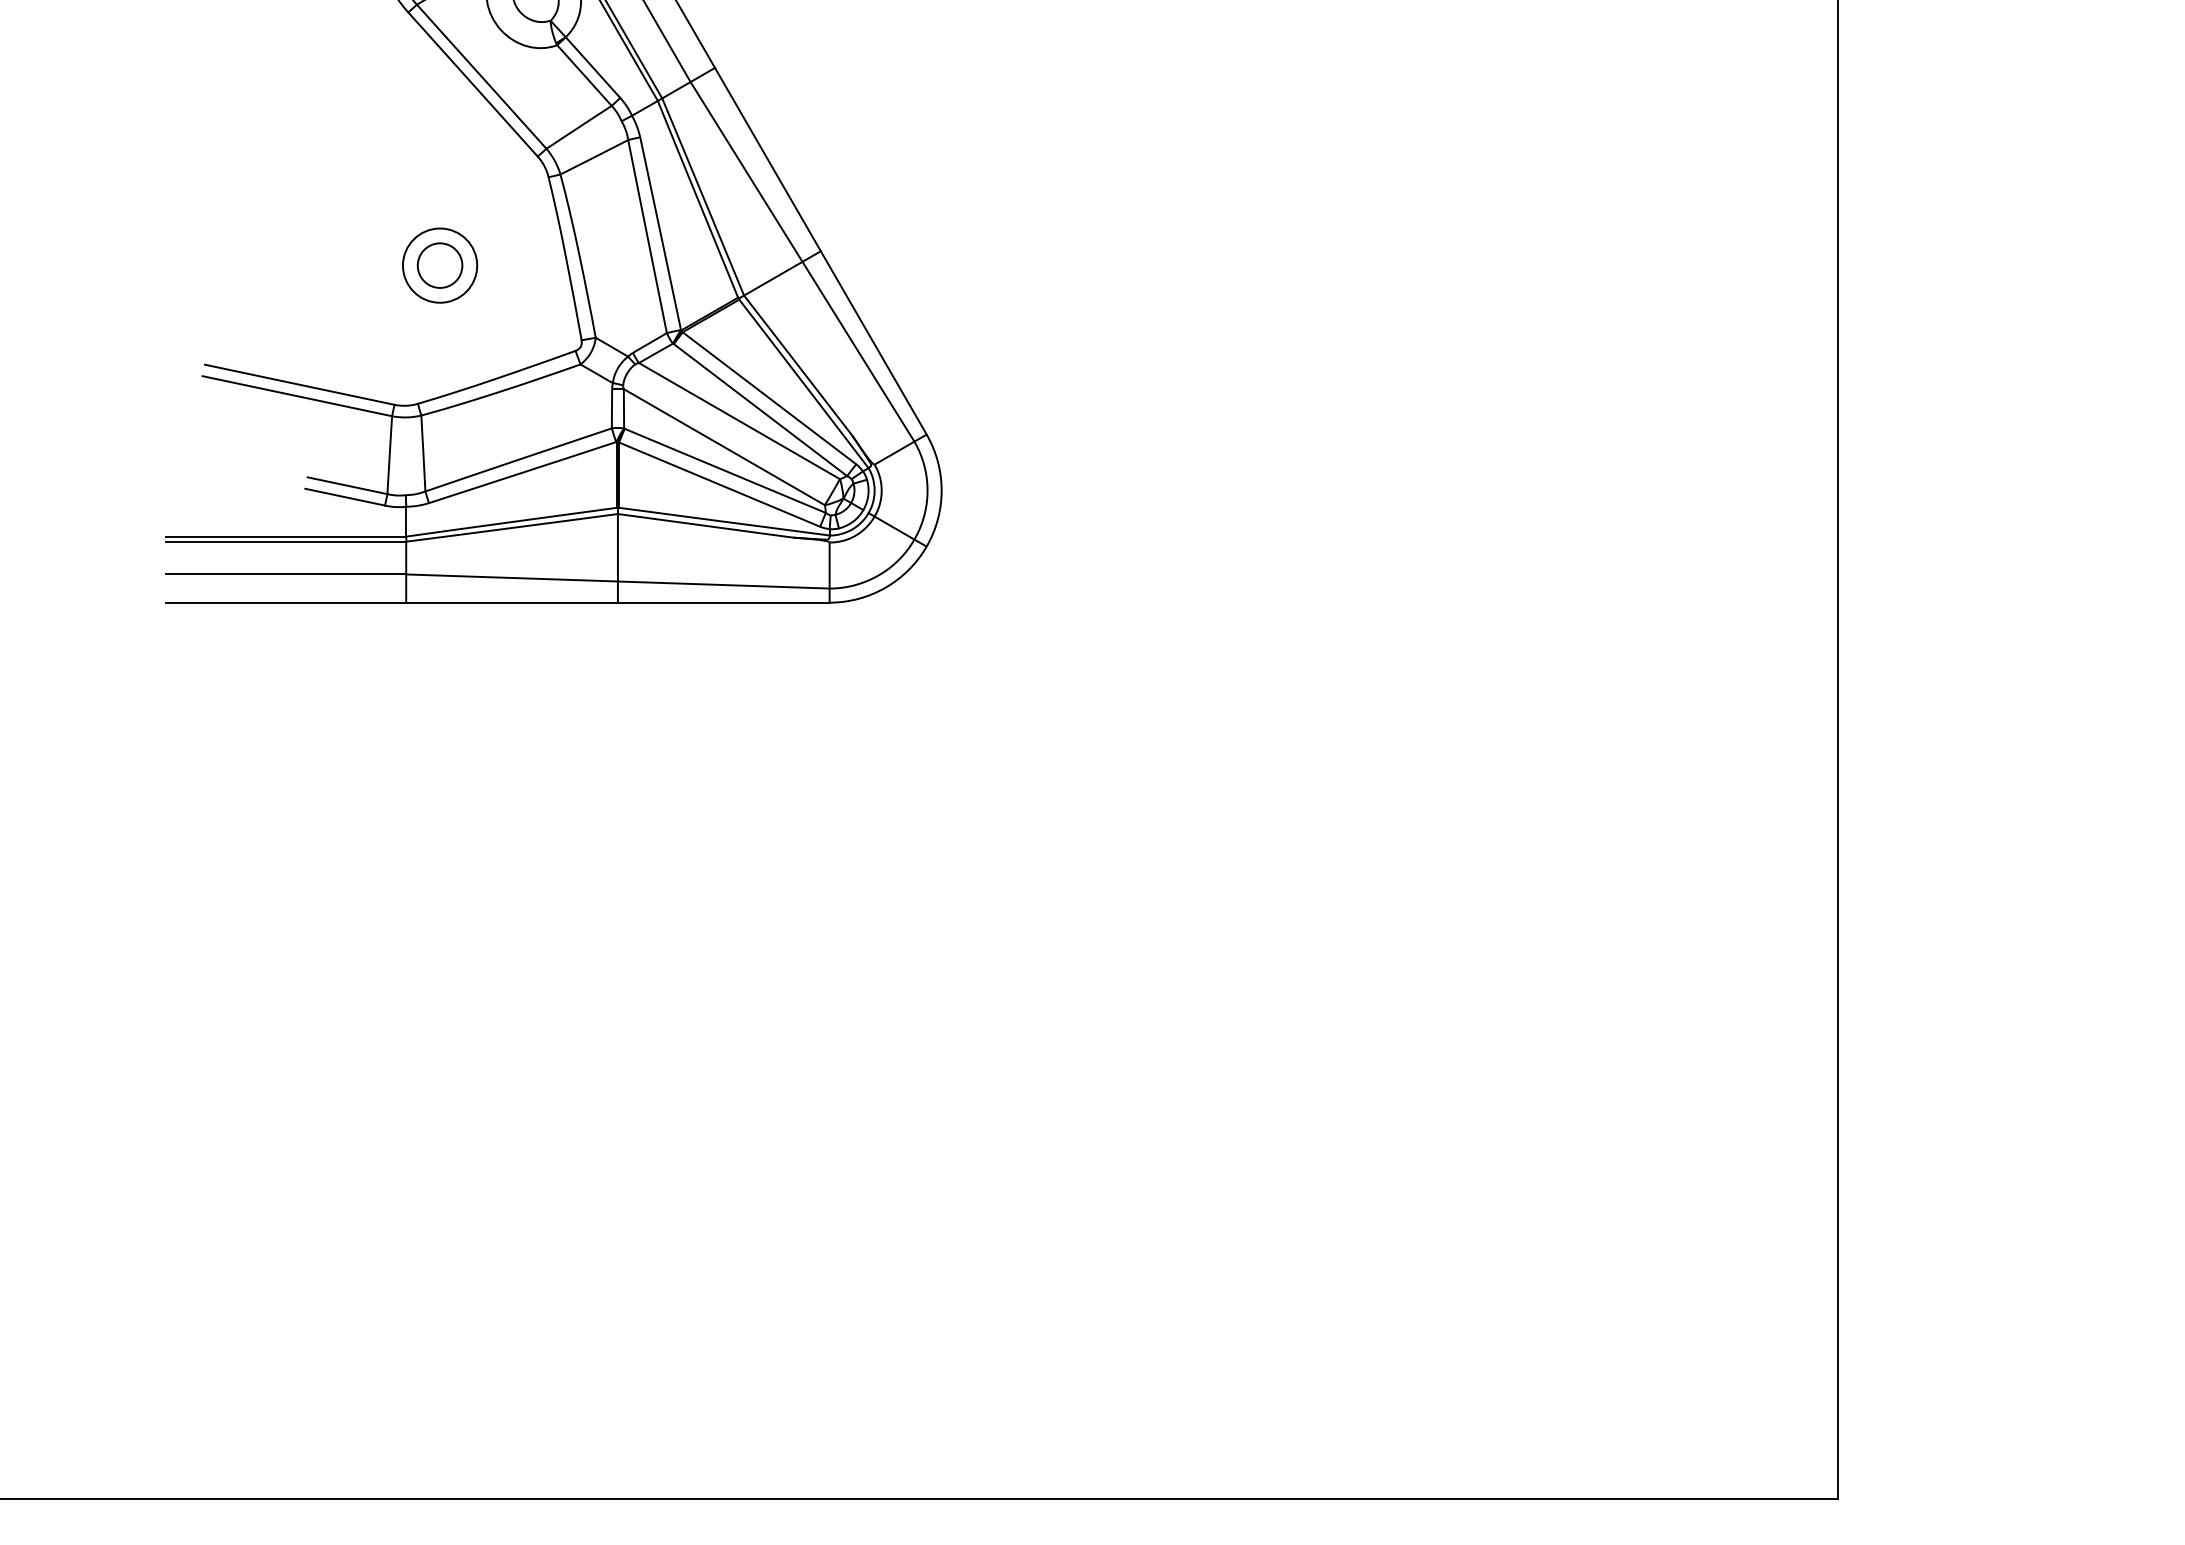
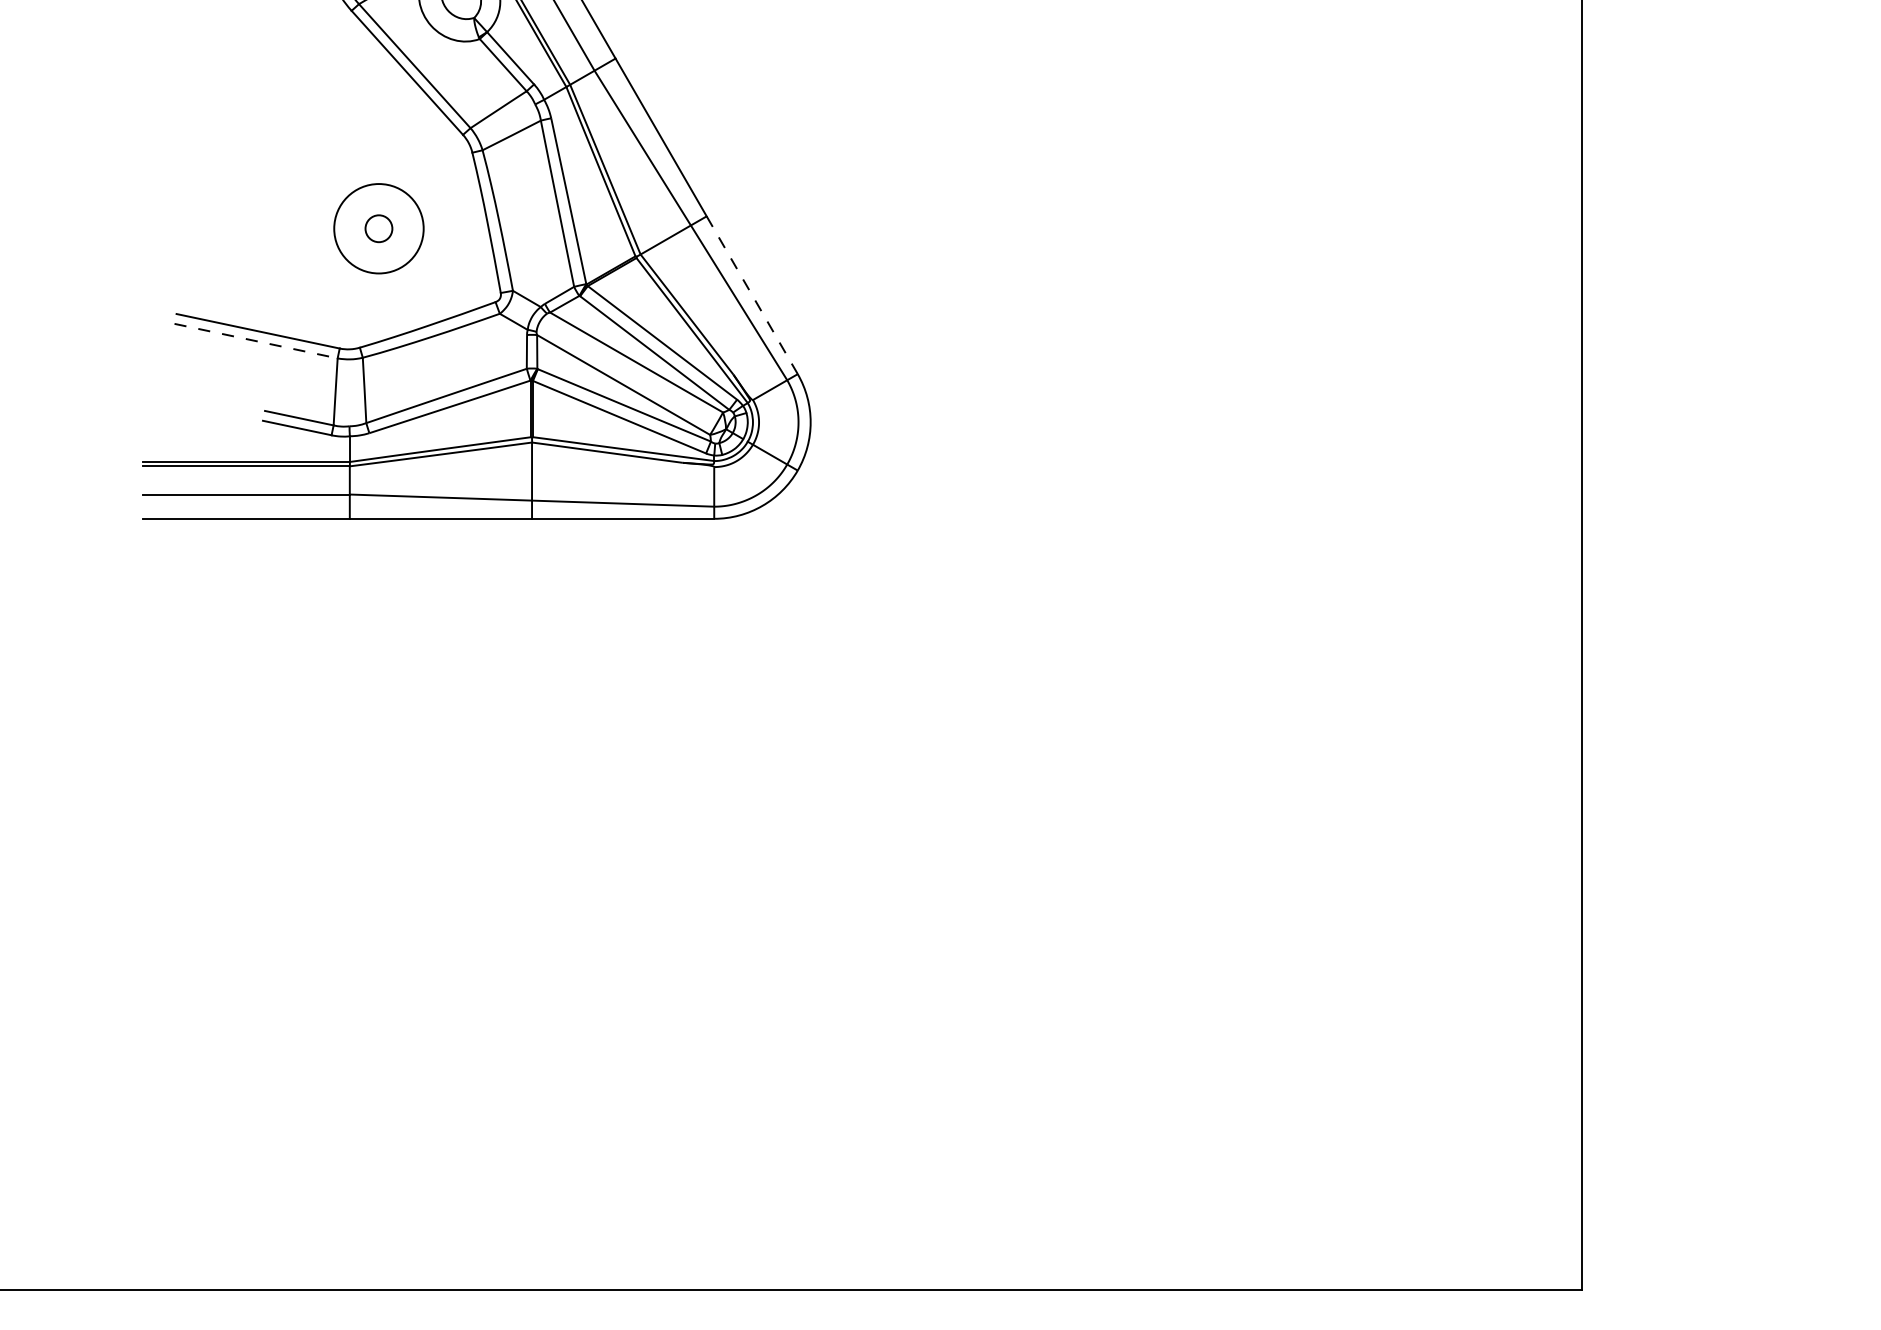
circle: (439, 265) -> (378, 228), size x0.7
circle: (439, 265) -> (378, 228), size x1.4
line: (873, 342) -> (752, 294), solid -> dashed
line: (297, 396) -> (256, 341), solid -> dashed

